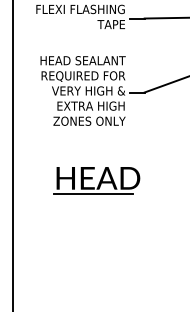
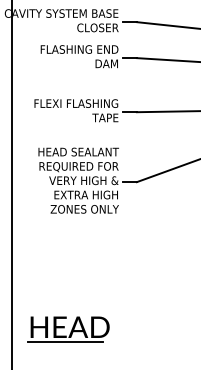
part: (96, 180) -> (68, 329), moved

